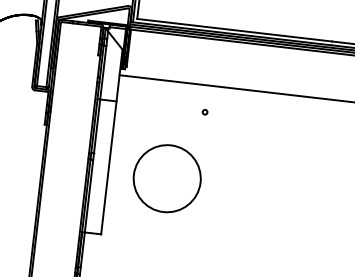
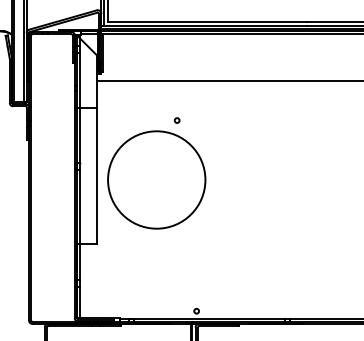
circle: (204, 112) -> (176, 120), moved
circle: (167, 178) -> (156, 179), size x1.43

